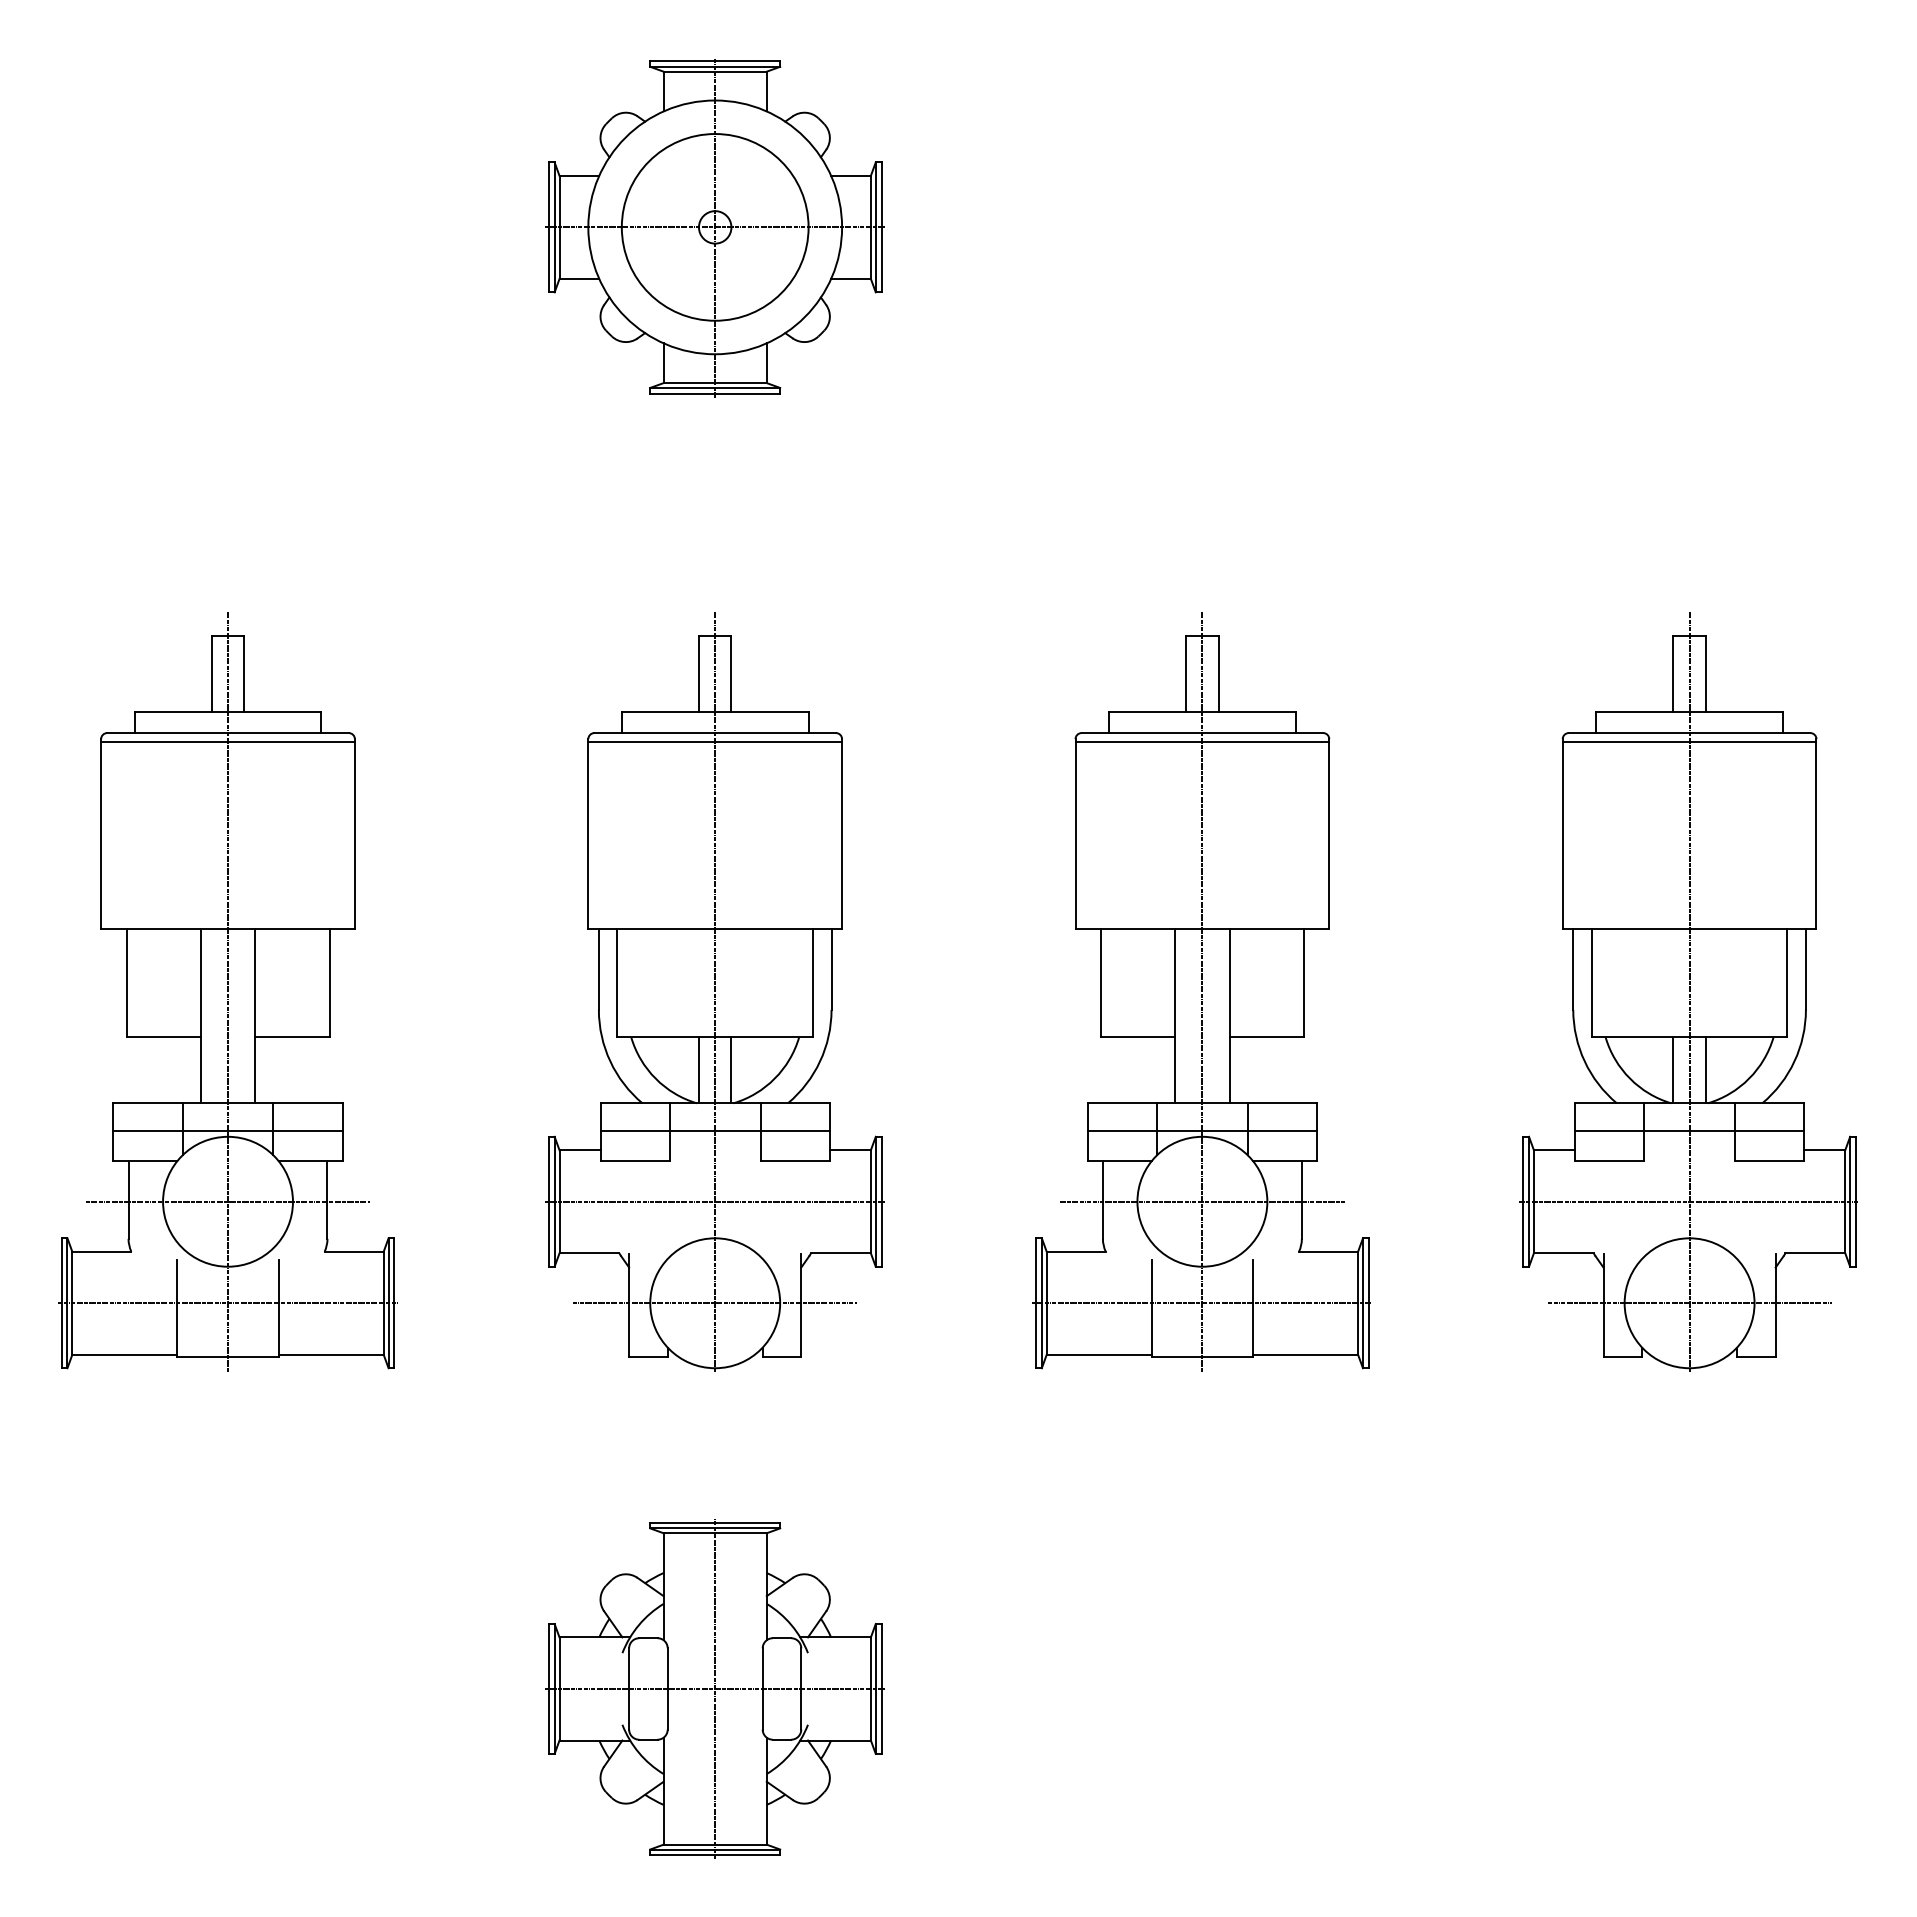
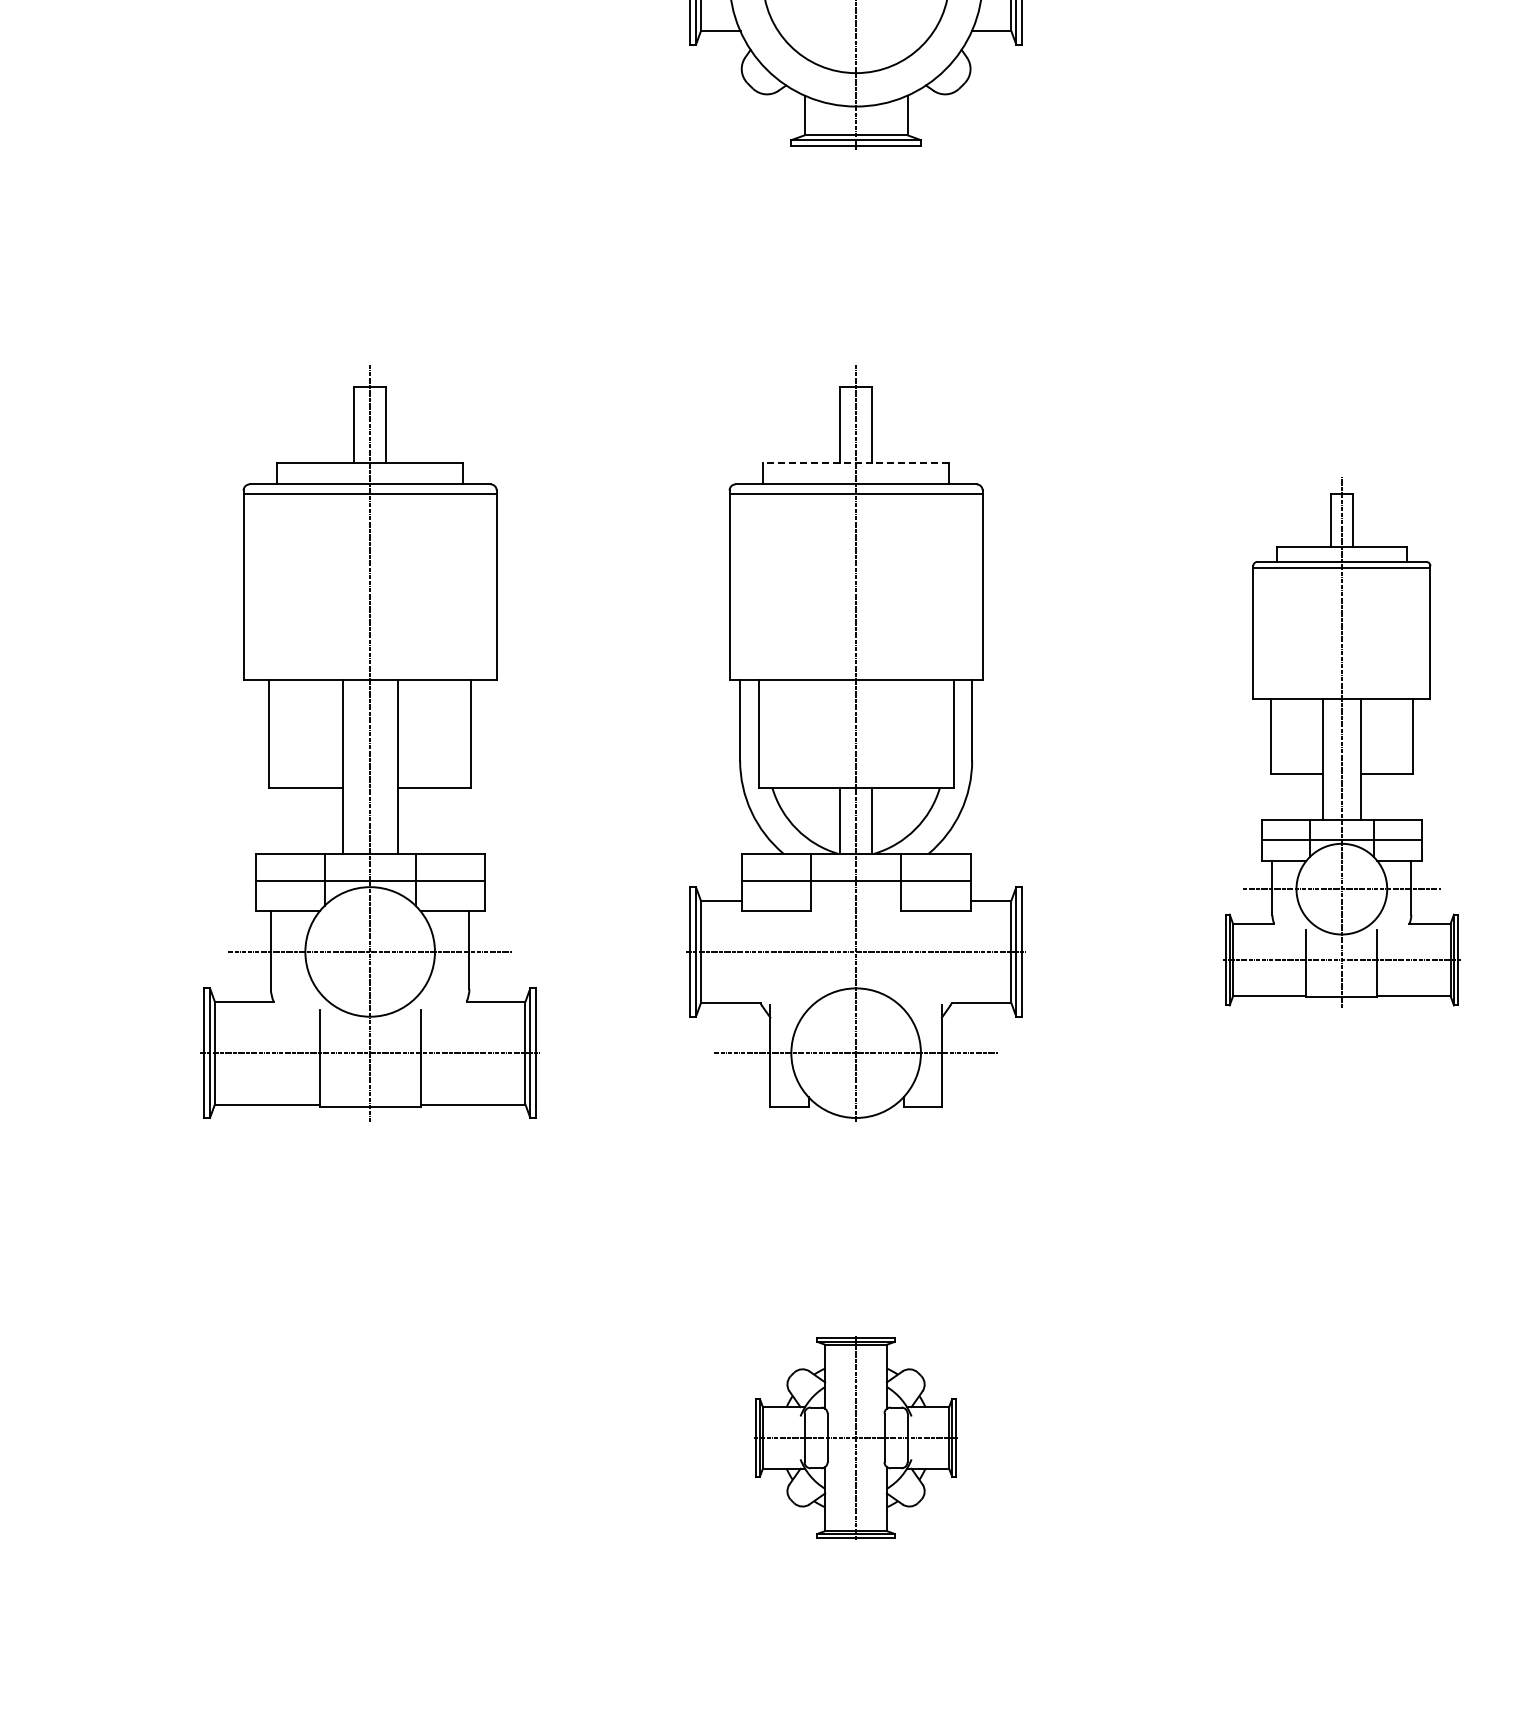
line: (714, 711) -> (855, 462), solid -> dashed
part: (1201, 991) -> (1341, 742), size x0.7
part: (714, 1688) -> (855, 1437), size x0.6

